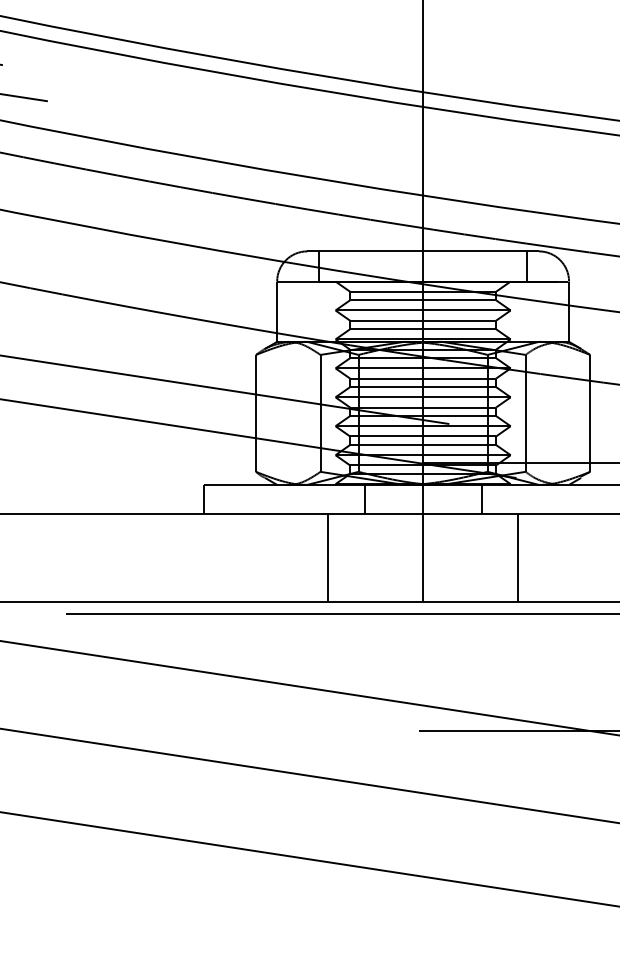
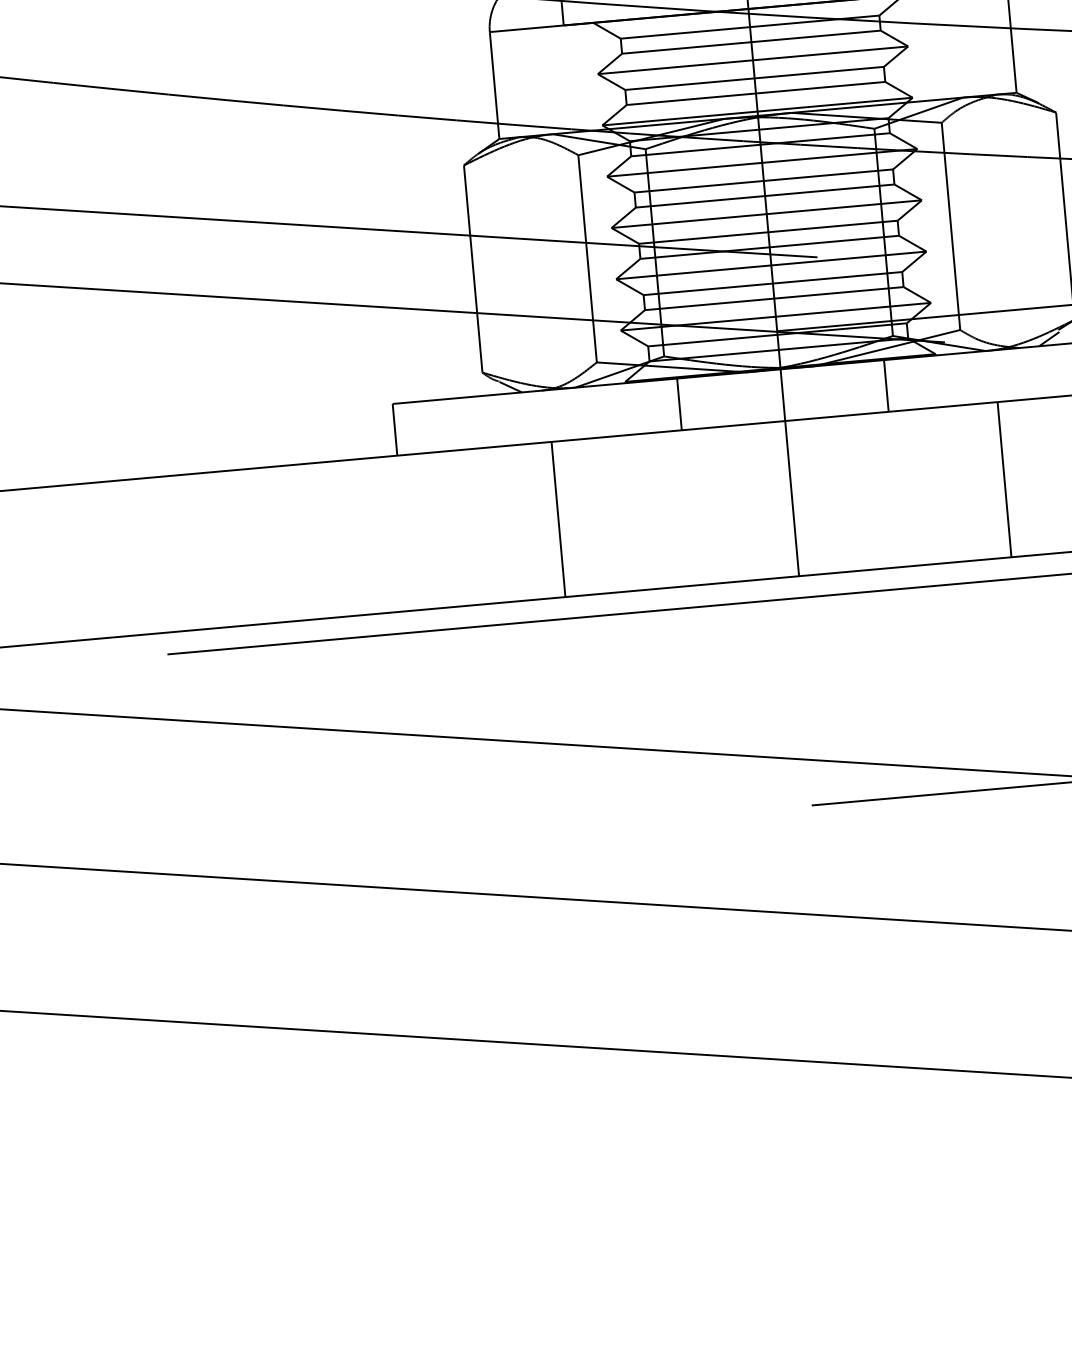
line: (328, 557) -> (558, 518), moved
line: (517, 557) -> (1003, 479), moved

